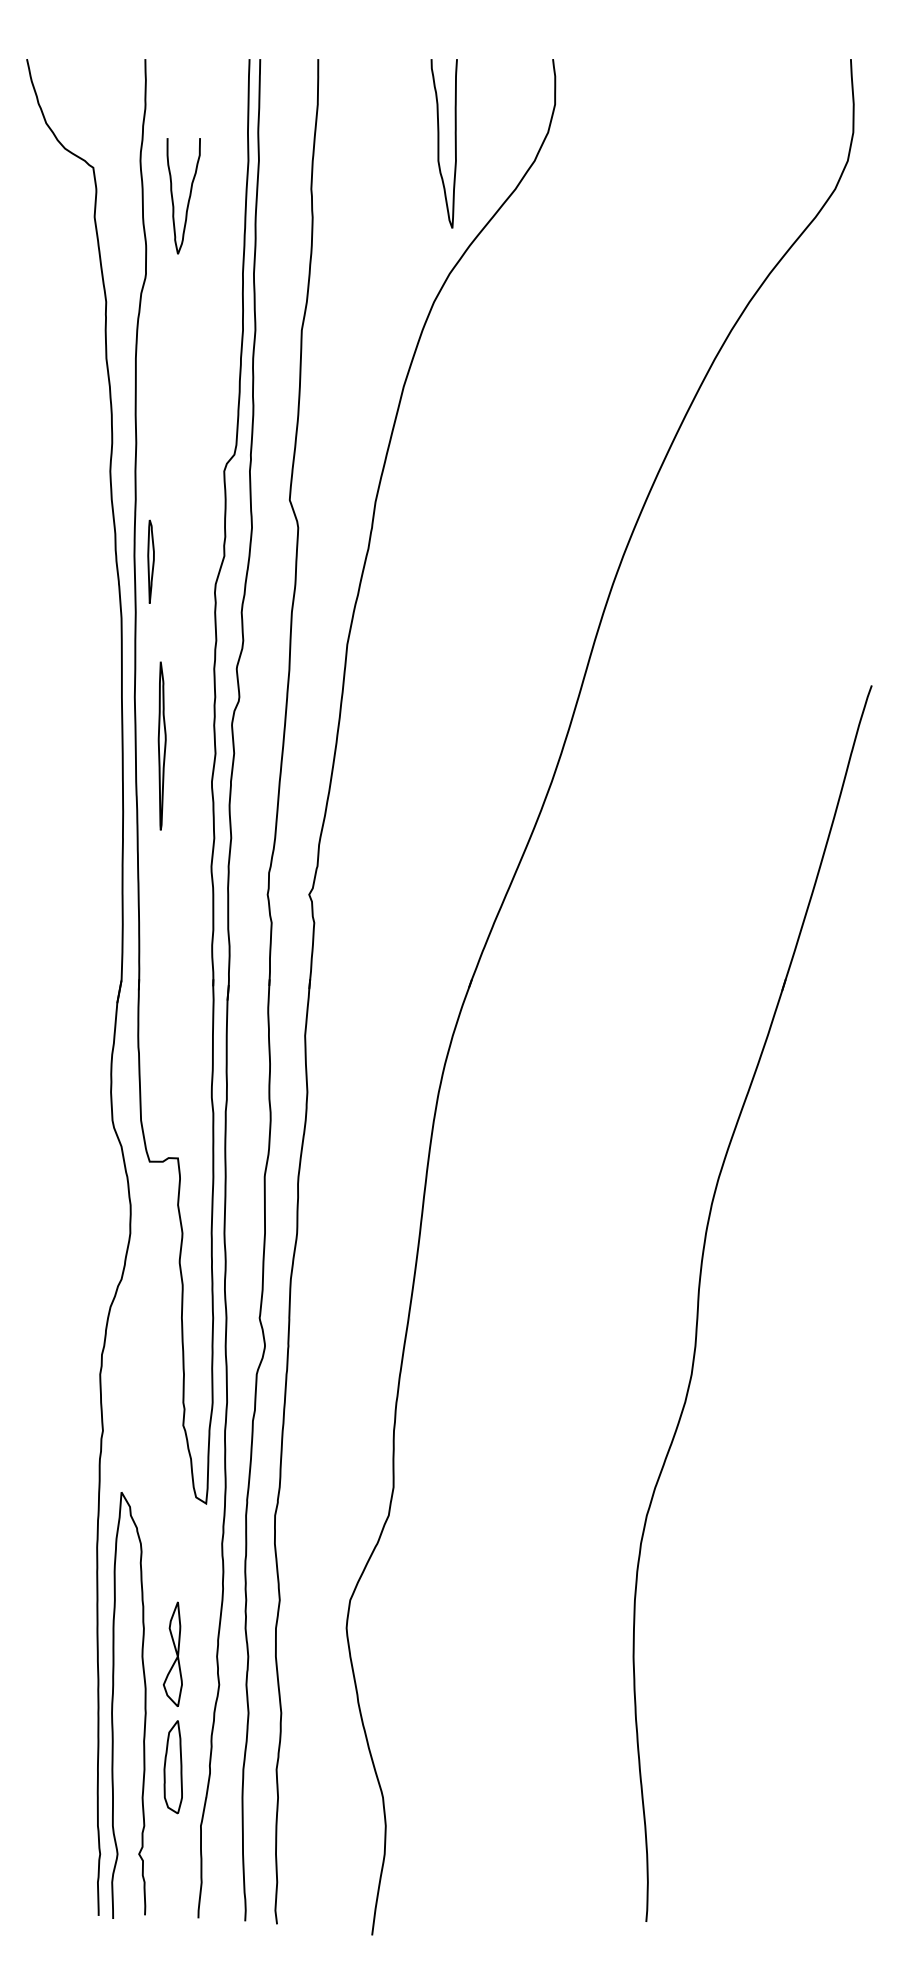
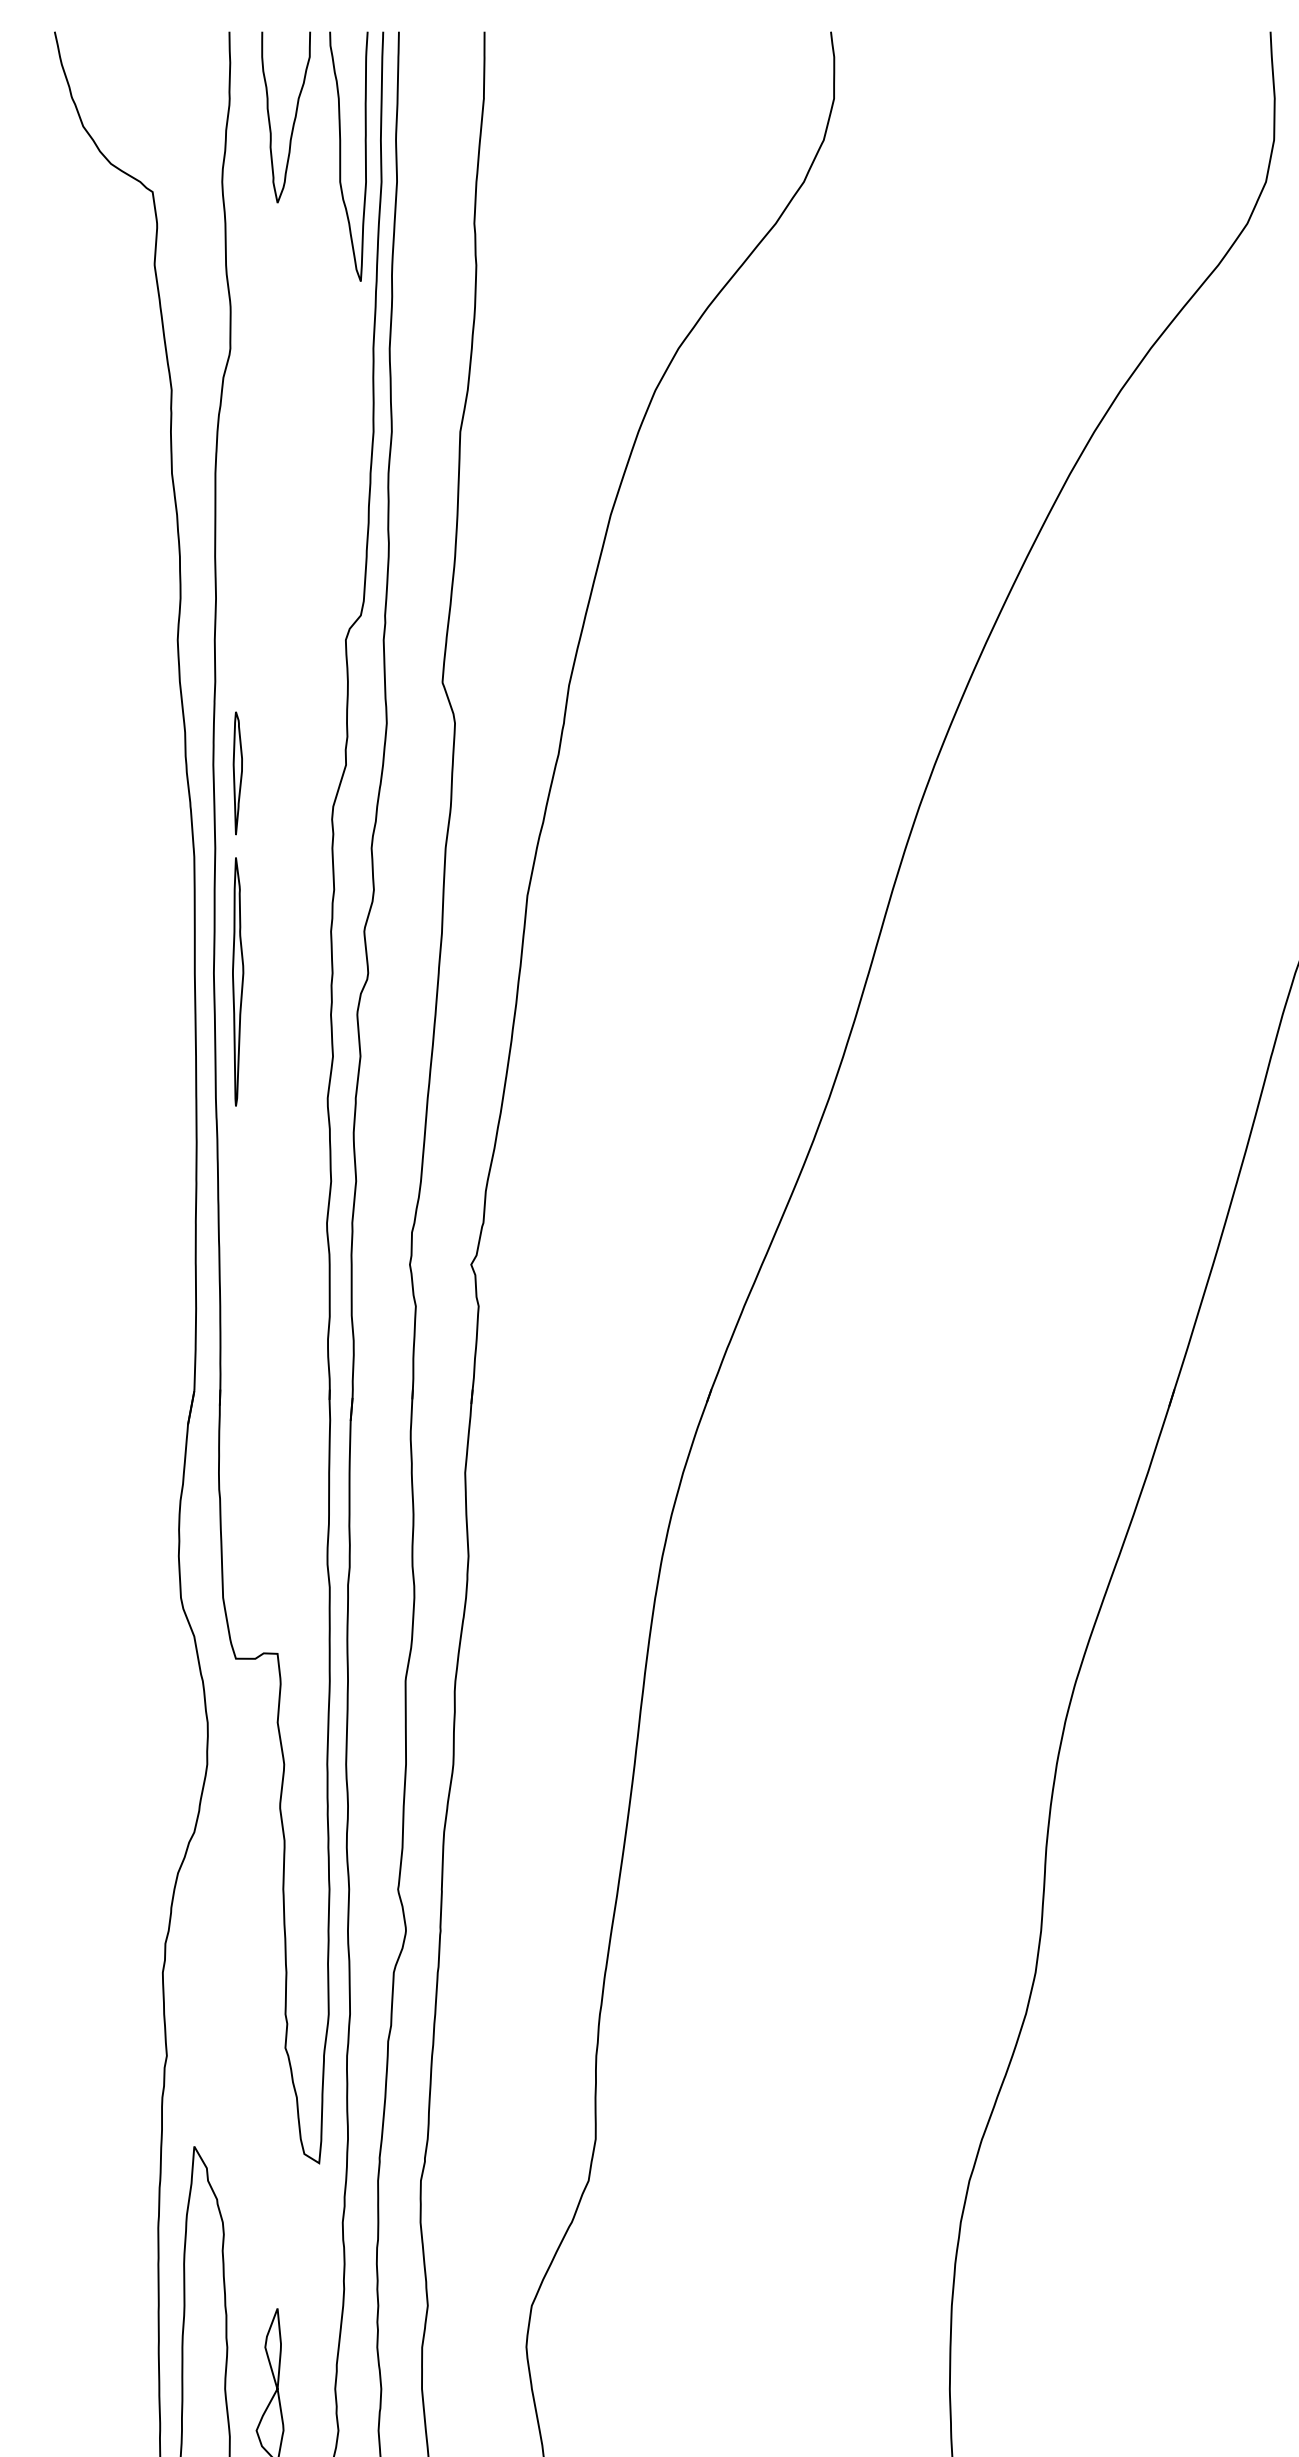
curve: (439, 143) -> (341, 156), moved
curve: (188, 197) -> (293, 119), moved
part: (161, 745) -> (237, 981), moved

